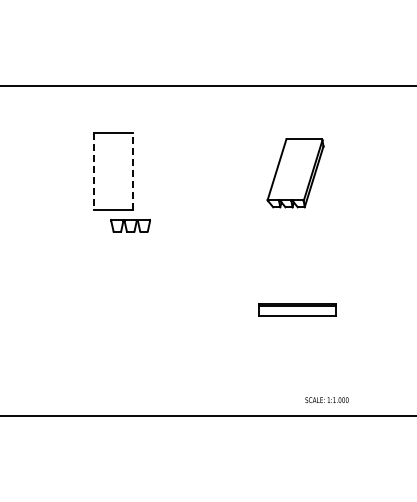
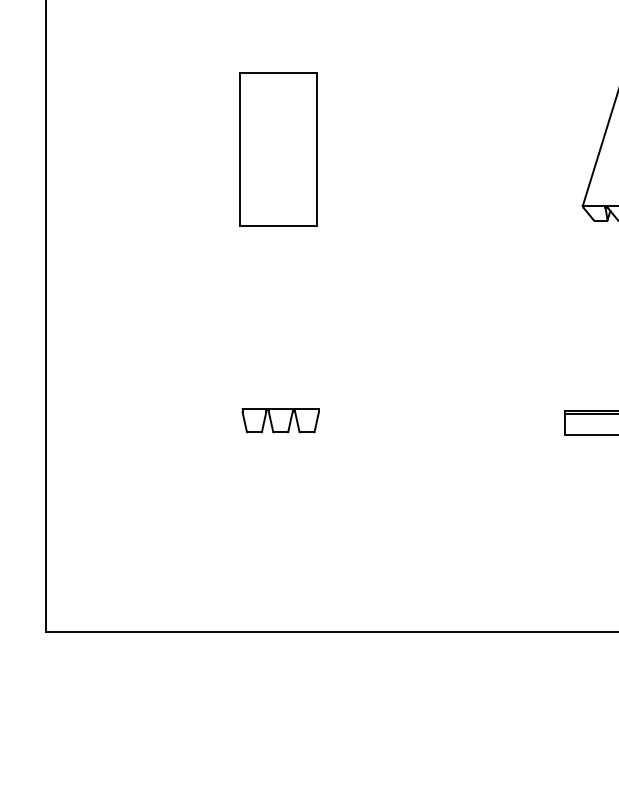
line: (94, 171) -> (240, 149), dashed -> solid
line: (132, 171) -> (315, 149), dashed -> solid
part: (130, 225) -> (280, 420), moved

